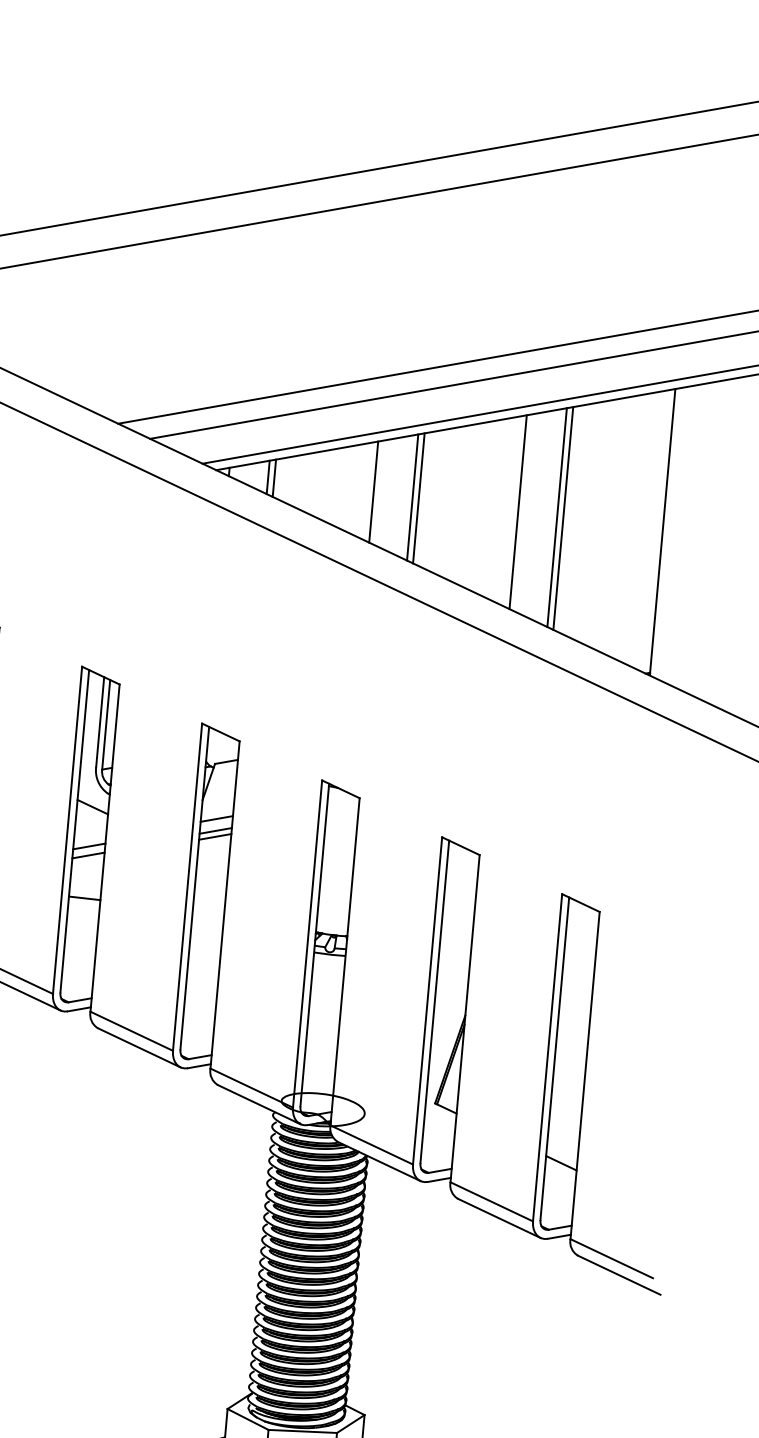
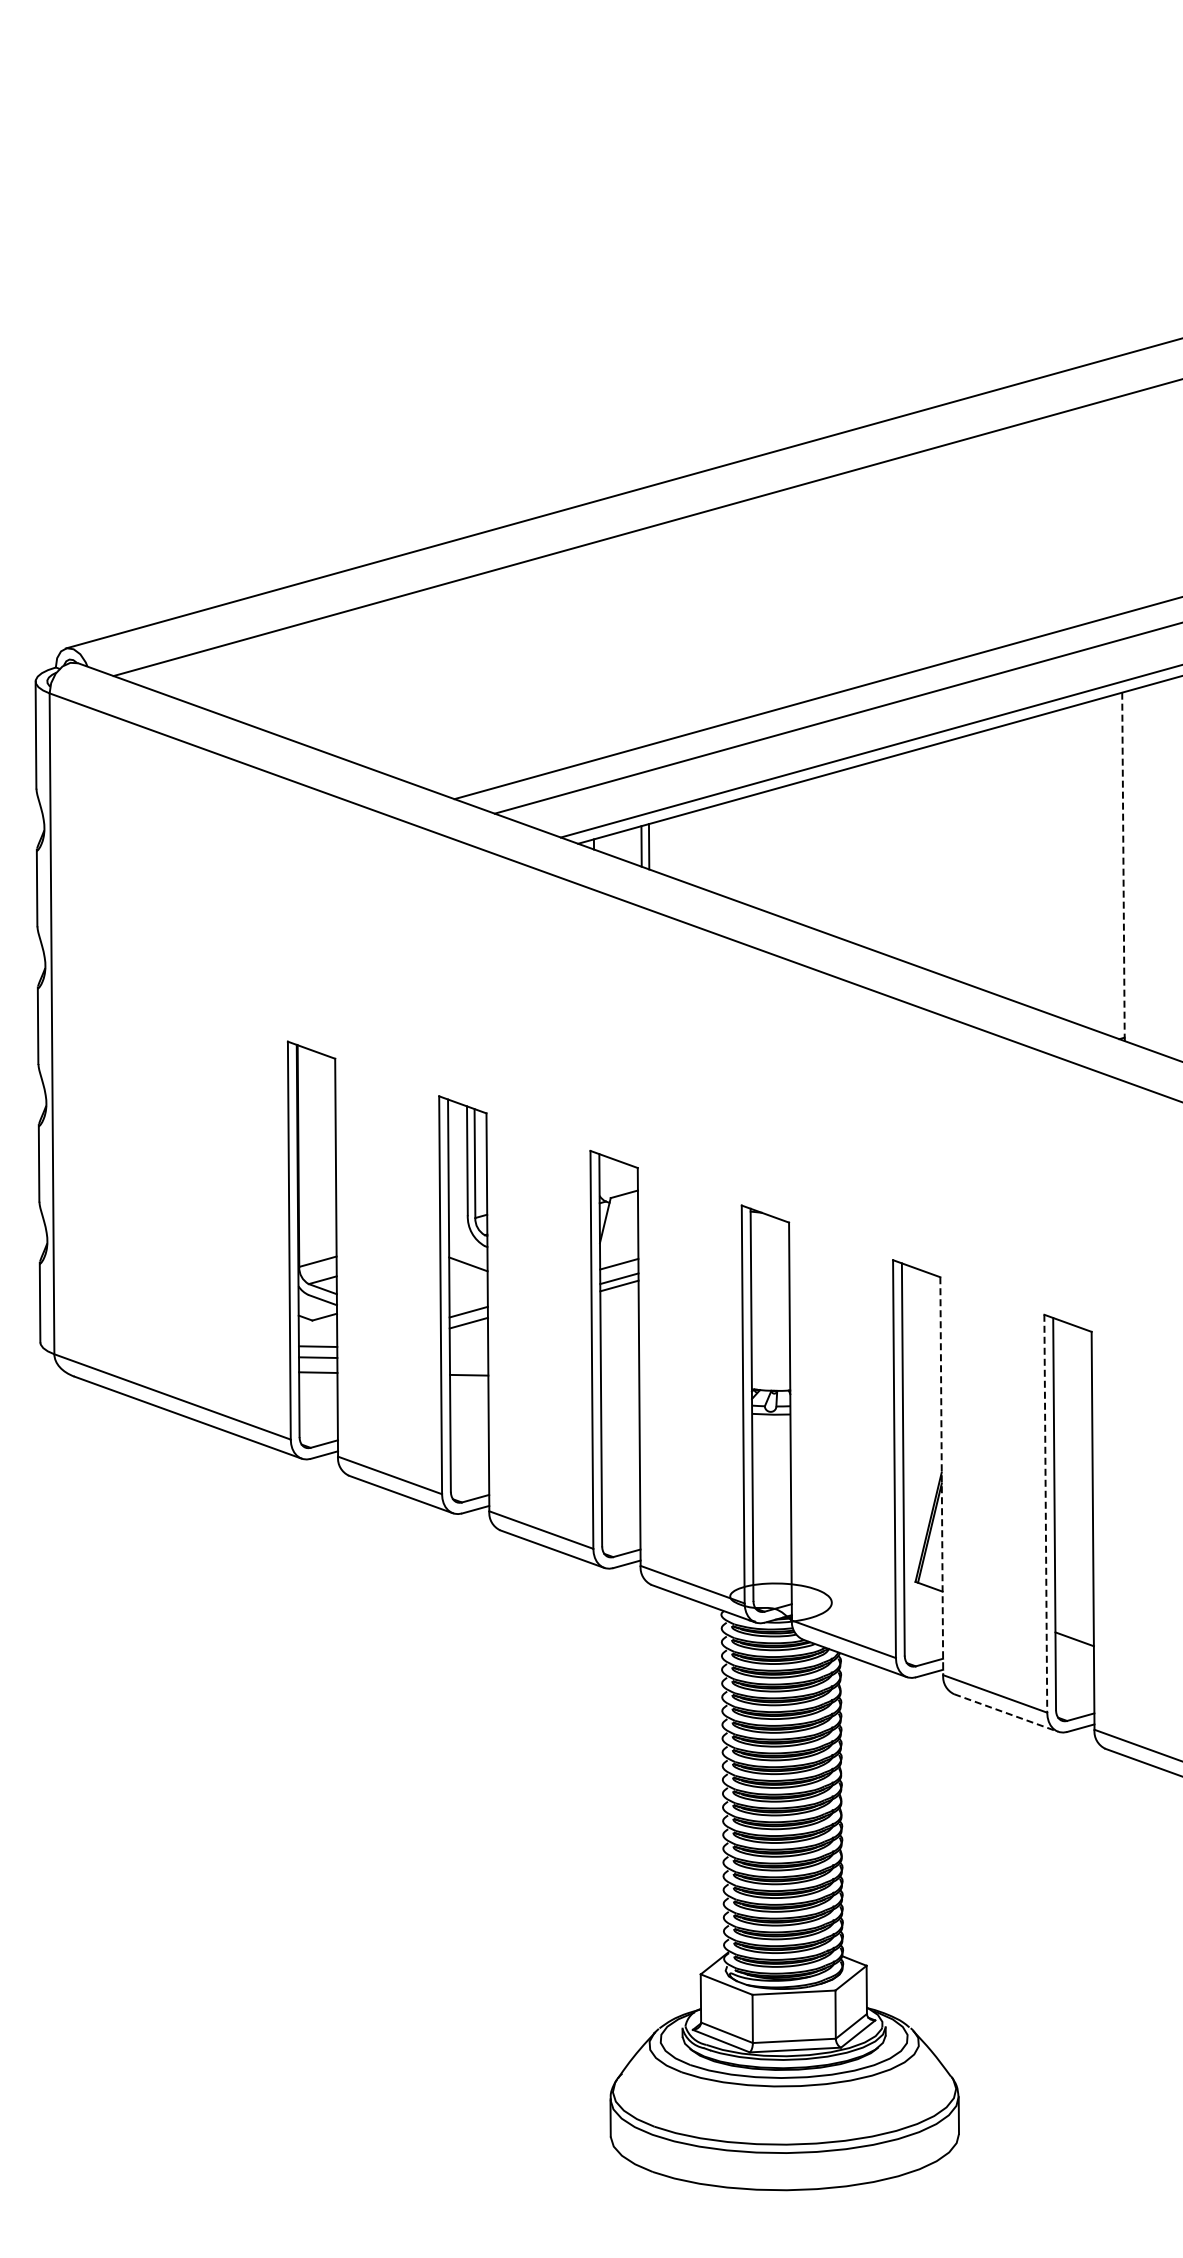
line: (373, 491) -> (770, 851), removed
line: (412, 497) -> (817, 853), removed
line: (418, 498) -> (825, 854), removed
line: (517, 512) -> (946, 859), removed
line: (557, 517) -> (994, 861), removed
line: (563, 518) -> (1002, 861), removed
line: (662, 531) -> (1123, 865), solid -> dashed
line: (464, 1018) -> (941, 1476), solid -> dashed
line: (547, 1057) -> (1045, 1513), solid -> dashed
line: (499, 1218) -> (1006, 1713), solid -> dashed

